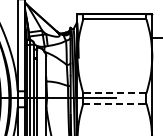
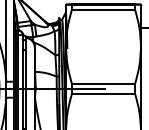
line: (114, 93) -> (103, 83), dashed -> solid
line: (114, 103) -> (103, 93), dashed -> solid

